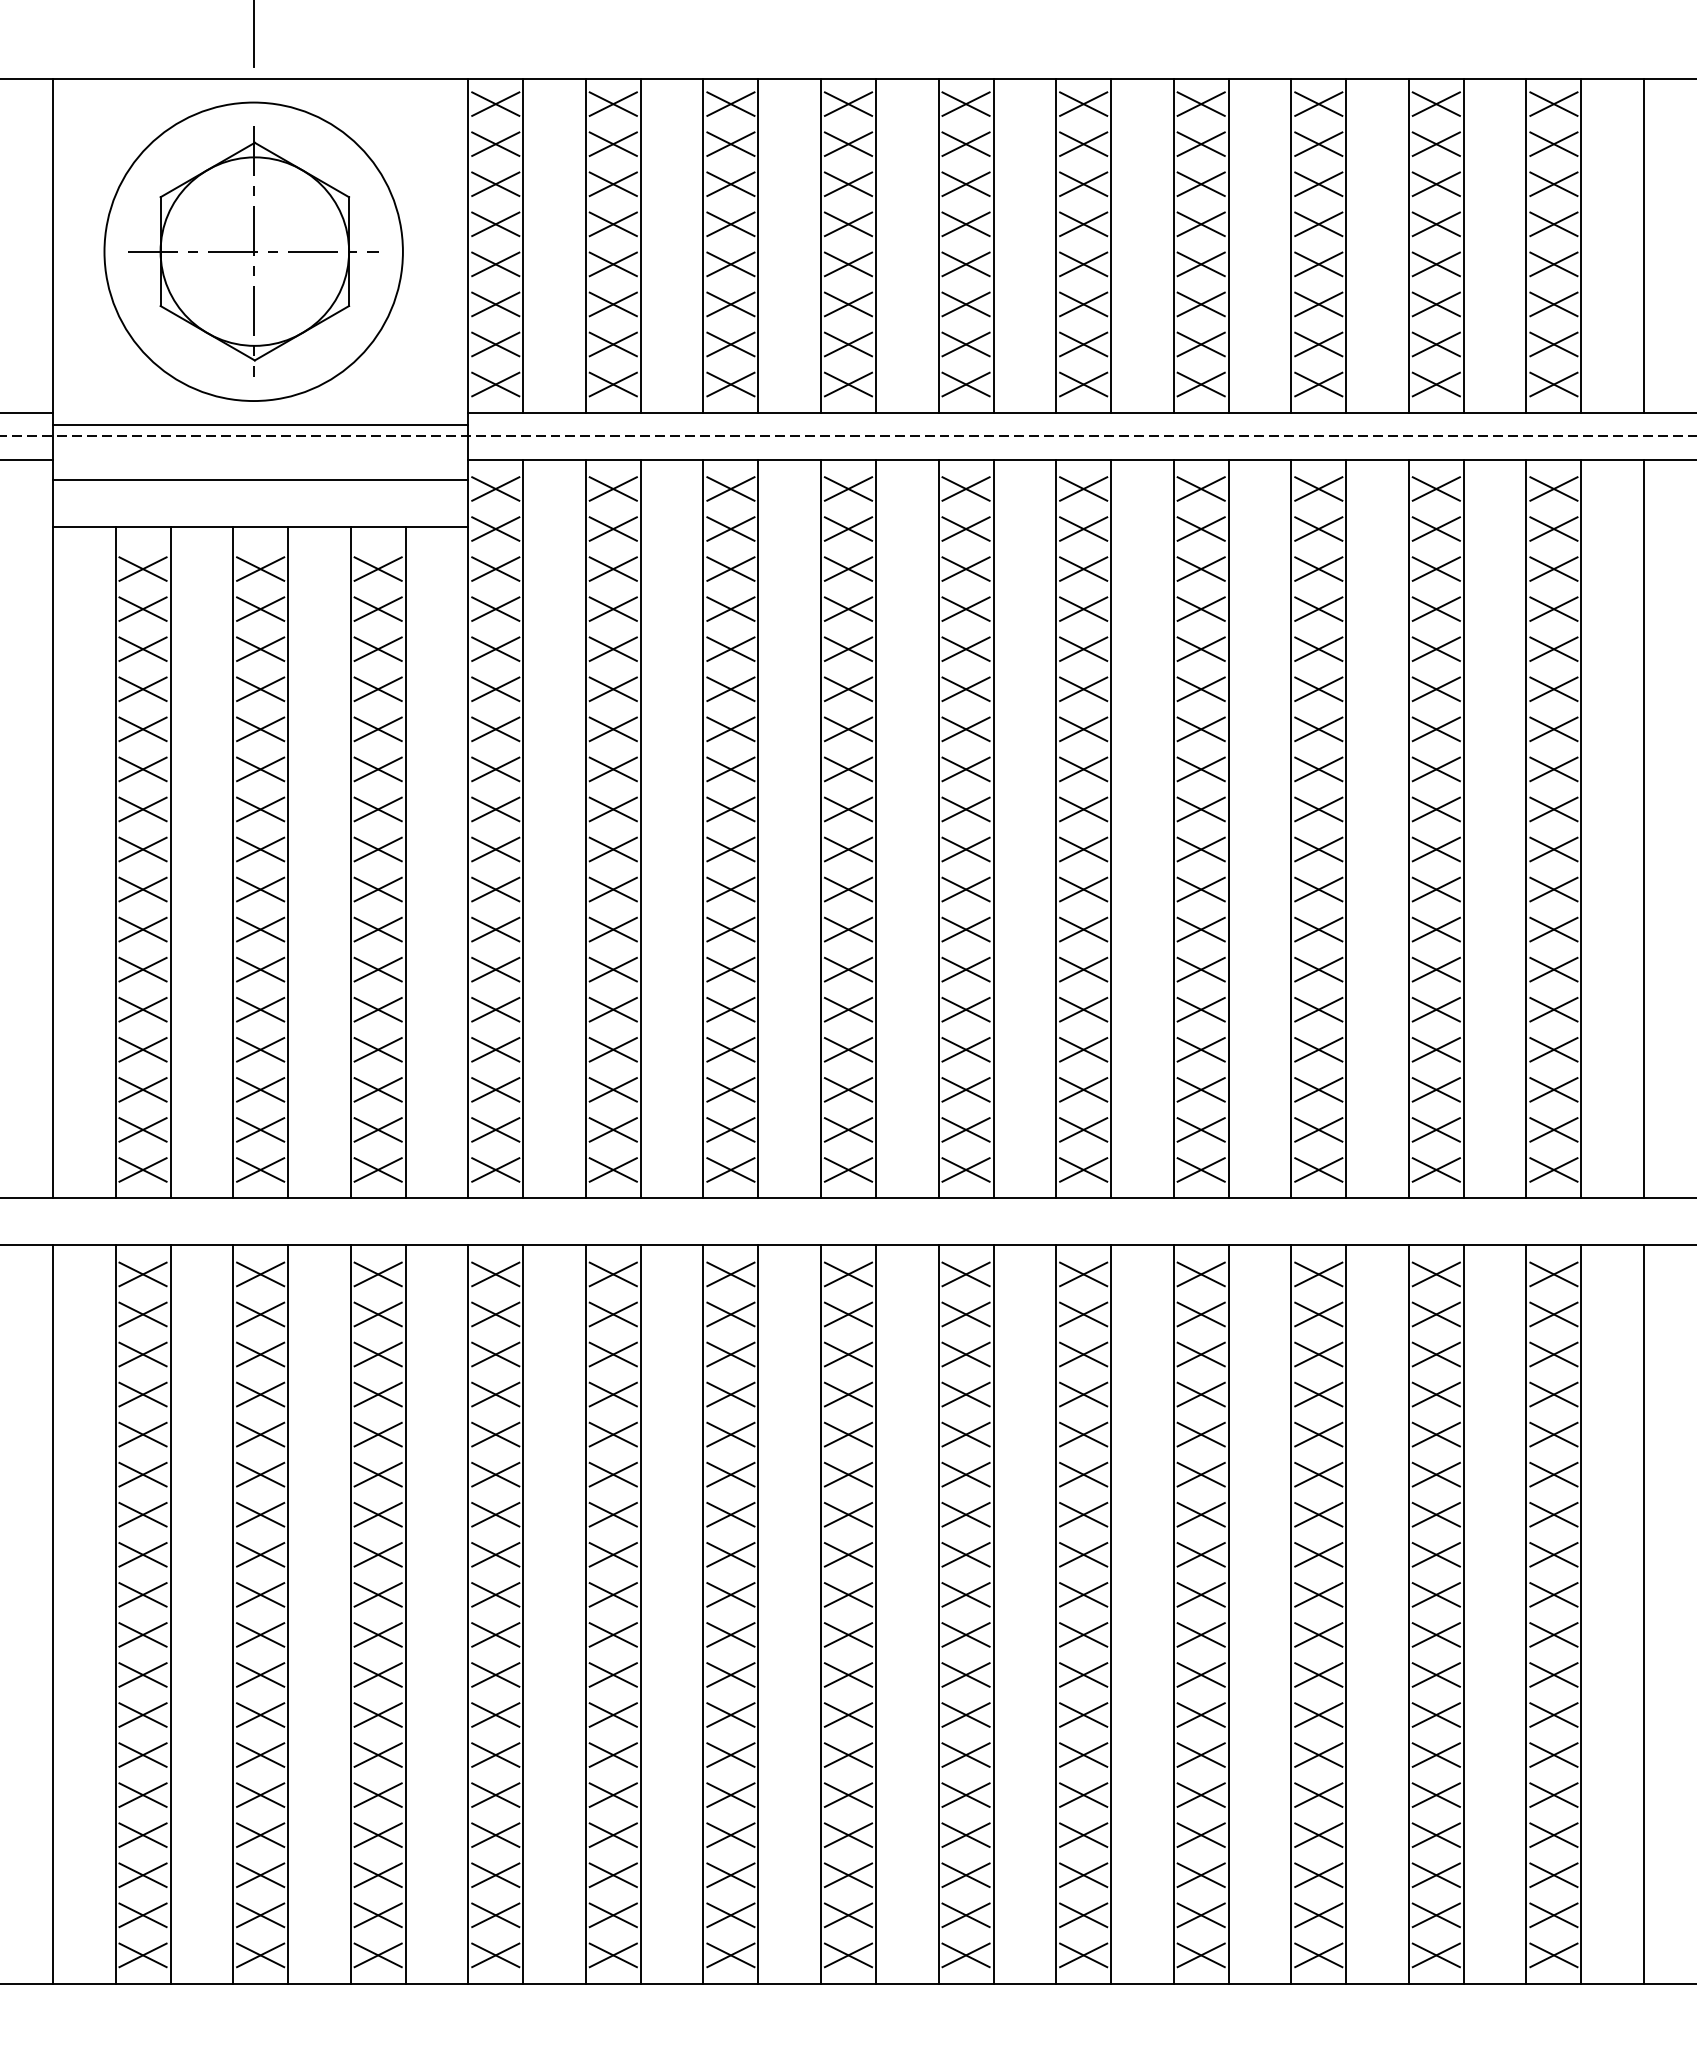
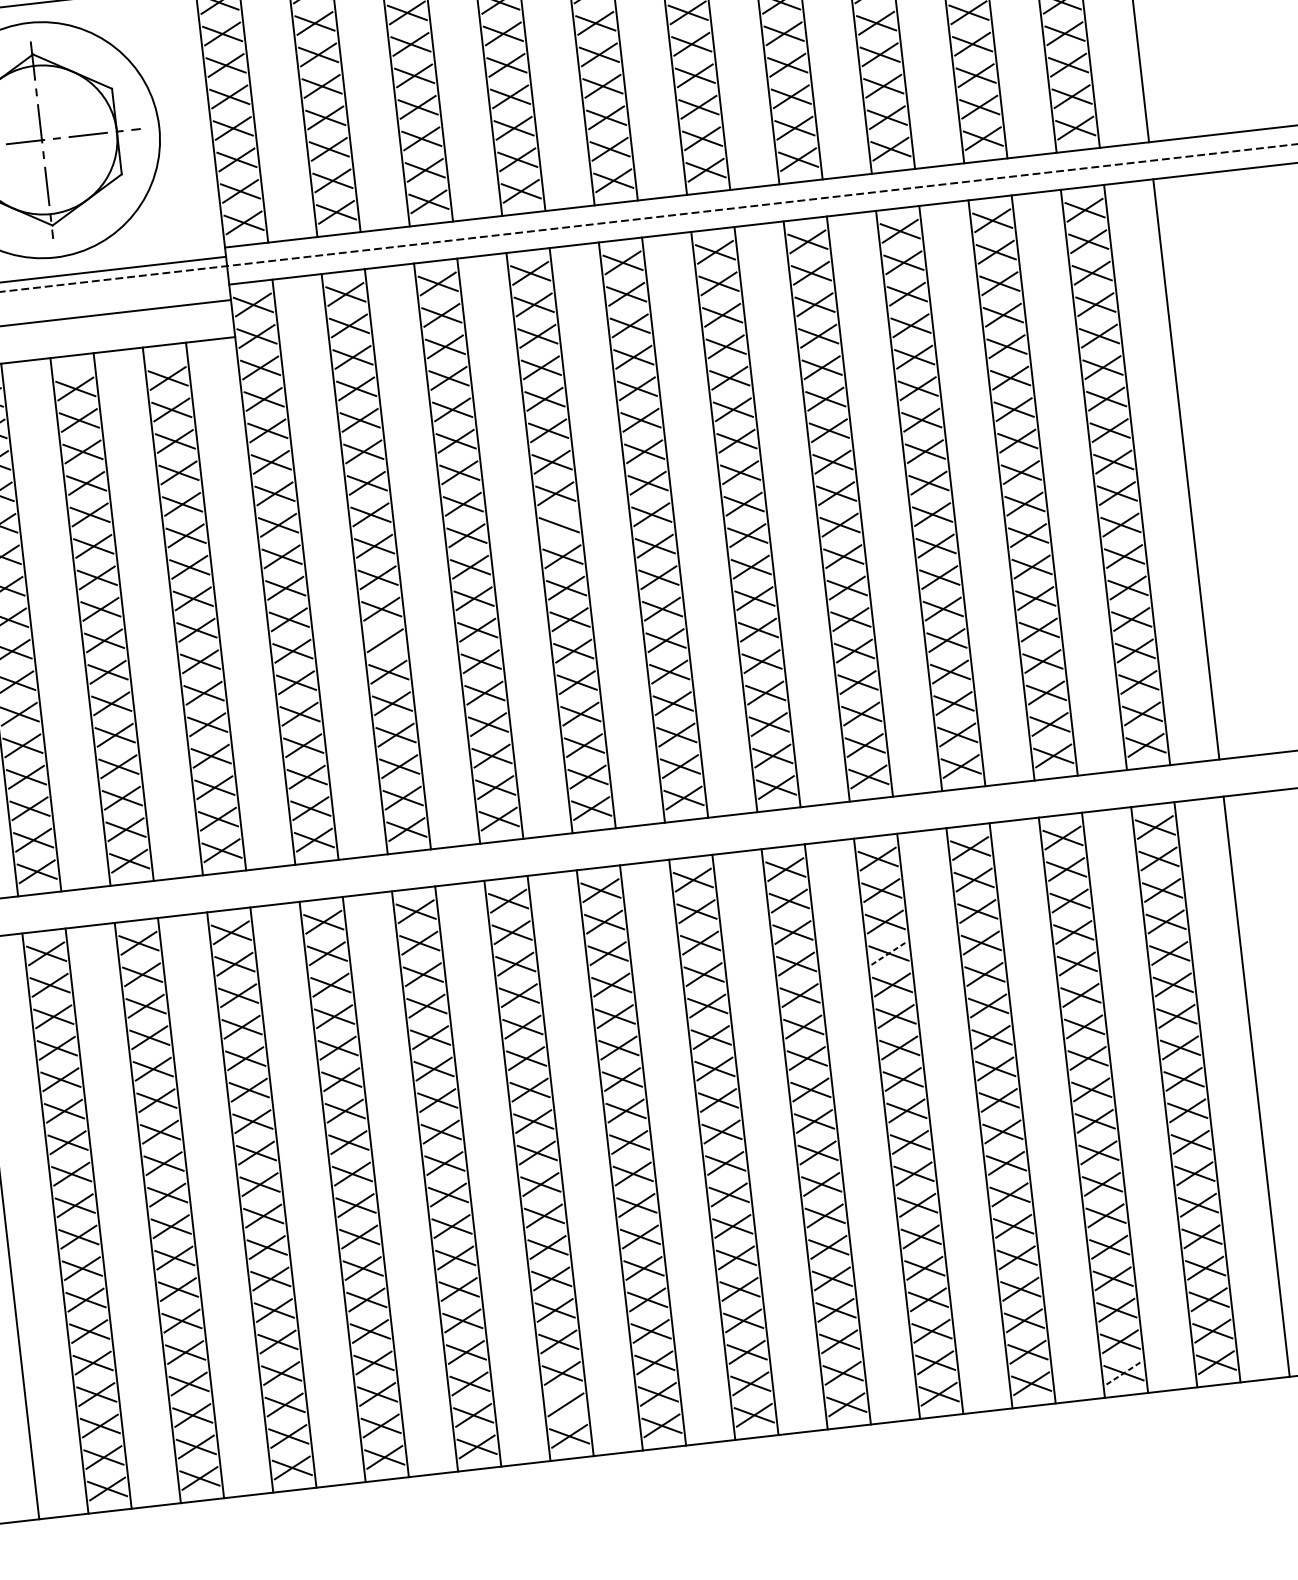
line: (848, 809) -> (559, 525), removed
line: (612, 929) -> (384, 640), removed
line: (1201, 1394) -> (889, 953), solid -> dashed
line: (730, 1915) -> (565, 1405), removed
line: (1436, 1955) -> (1124, 1373), solid -> dashed

